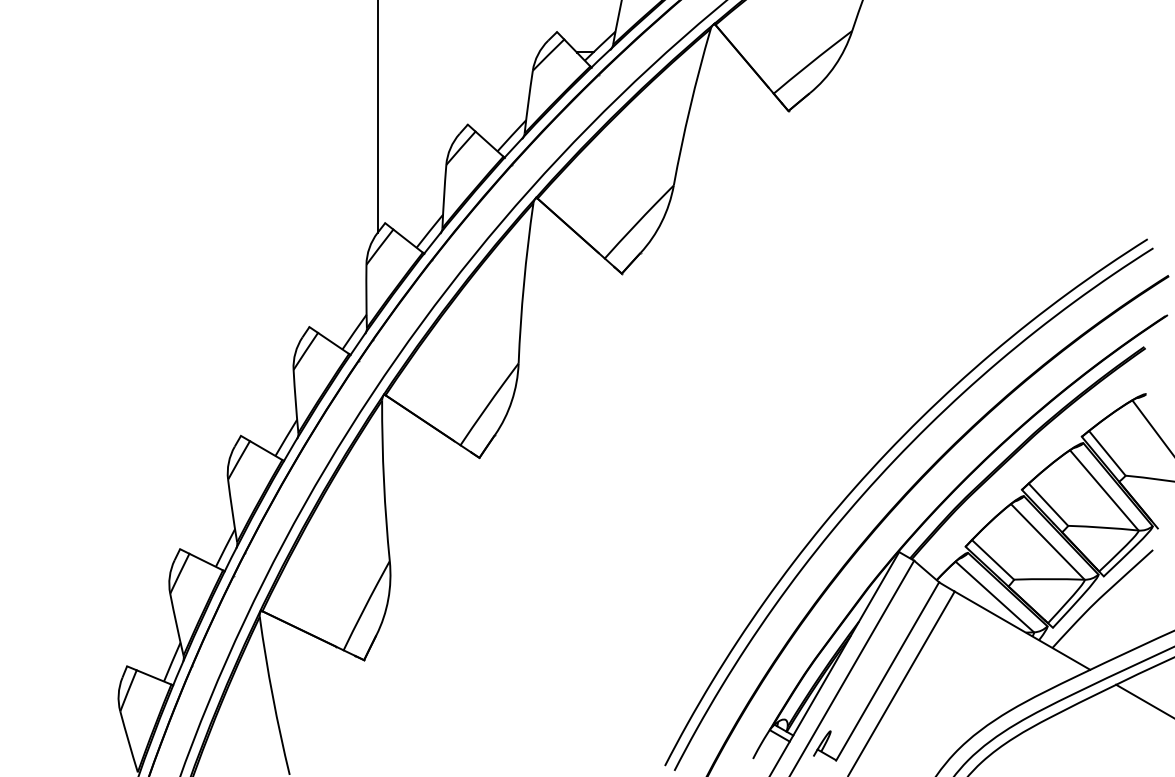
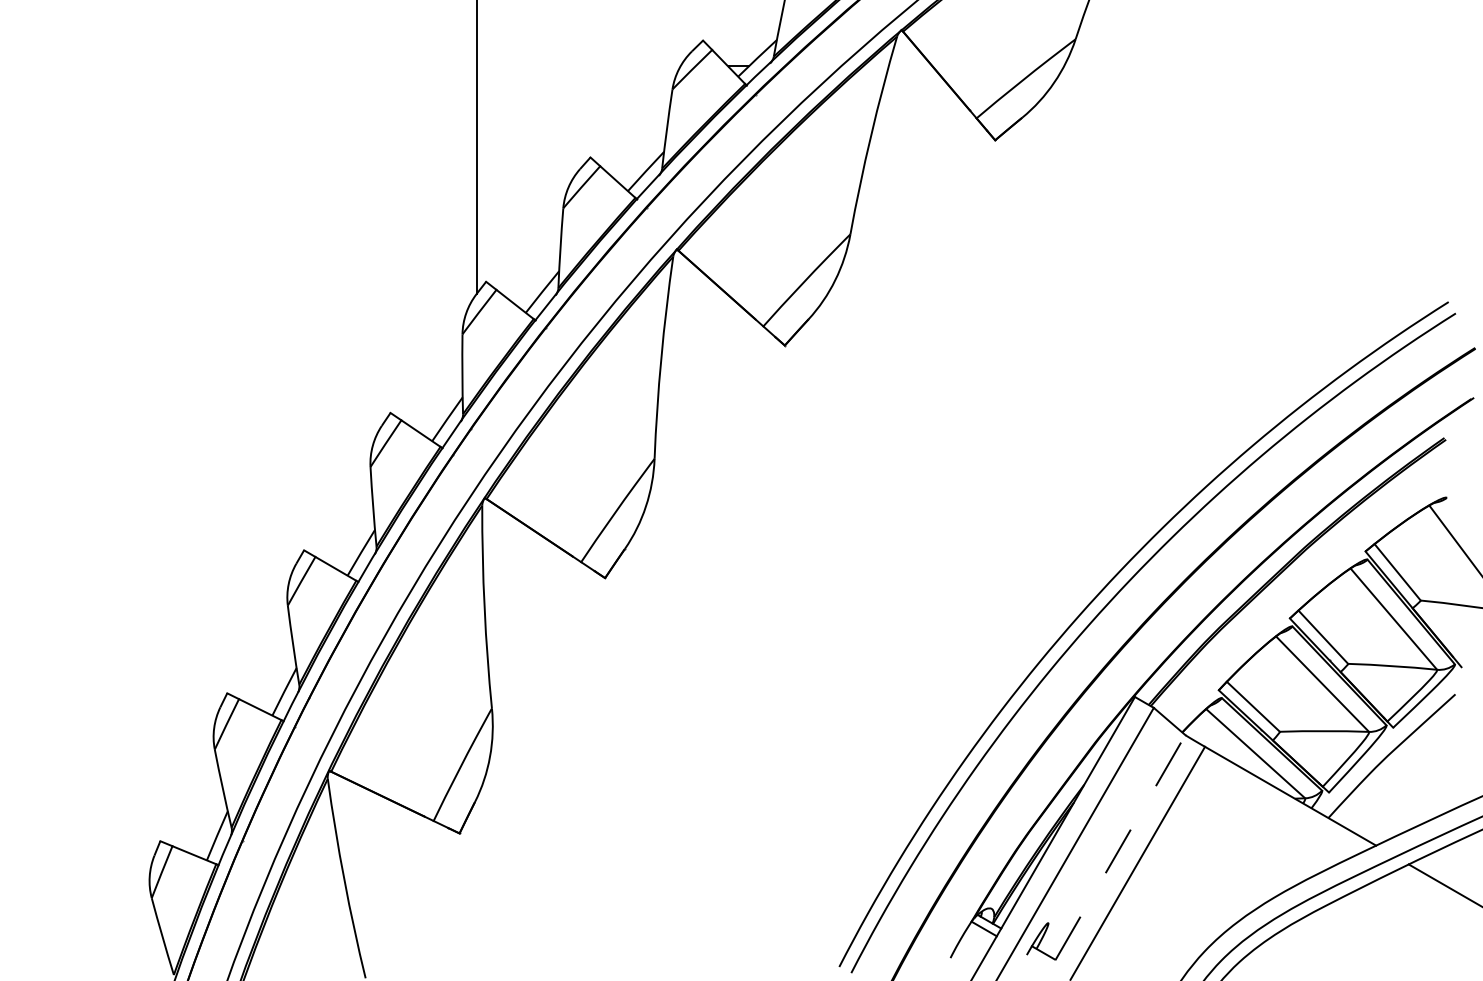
line: (887, 671) -> (1120, 847), solid -> dashed

